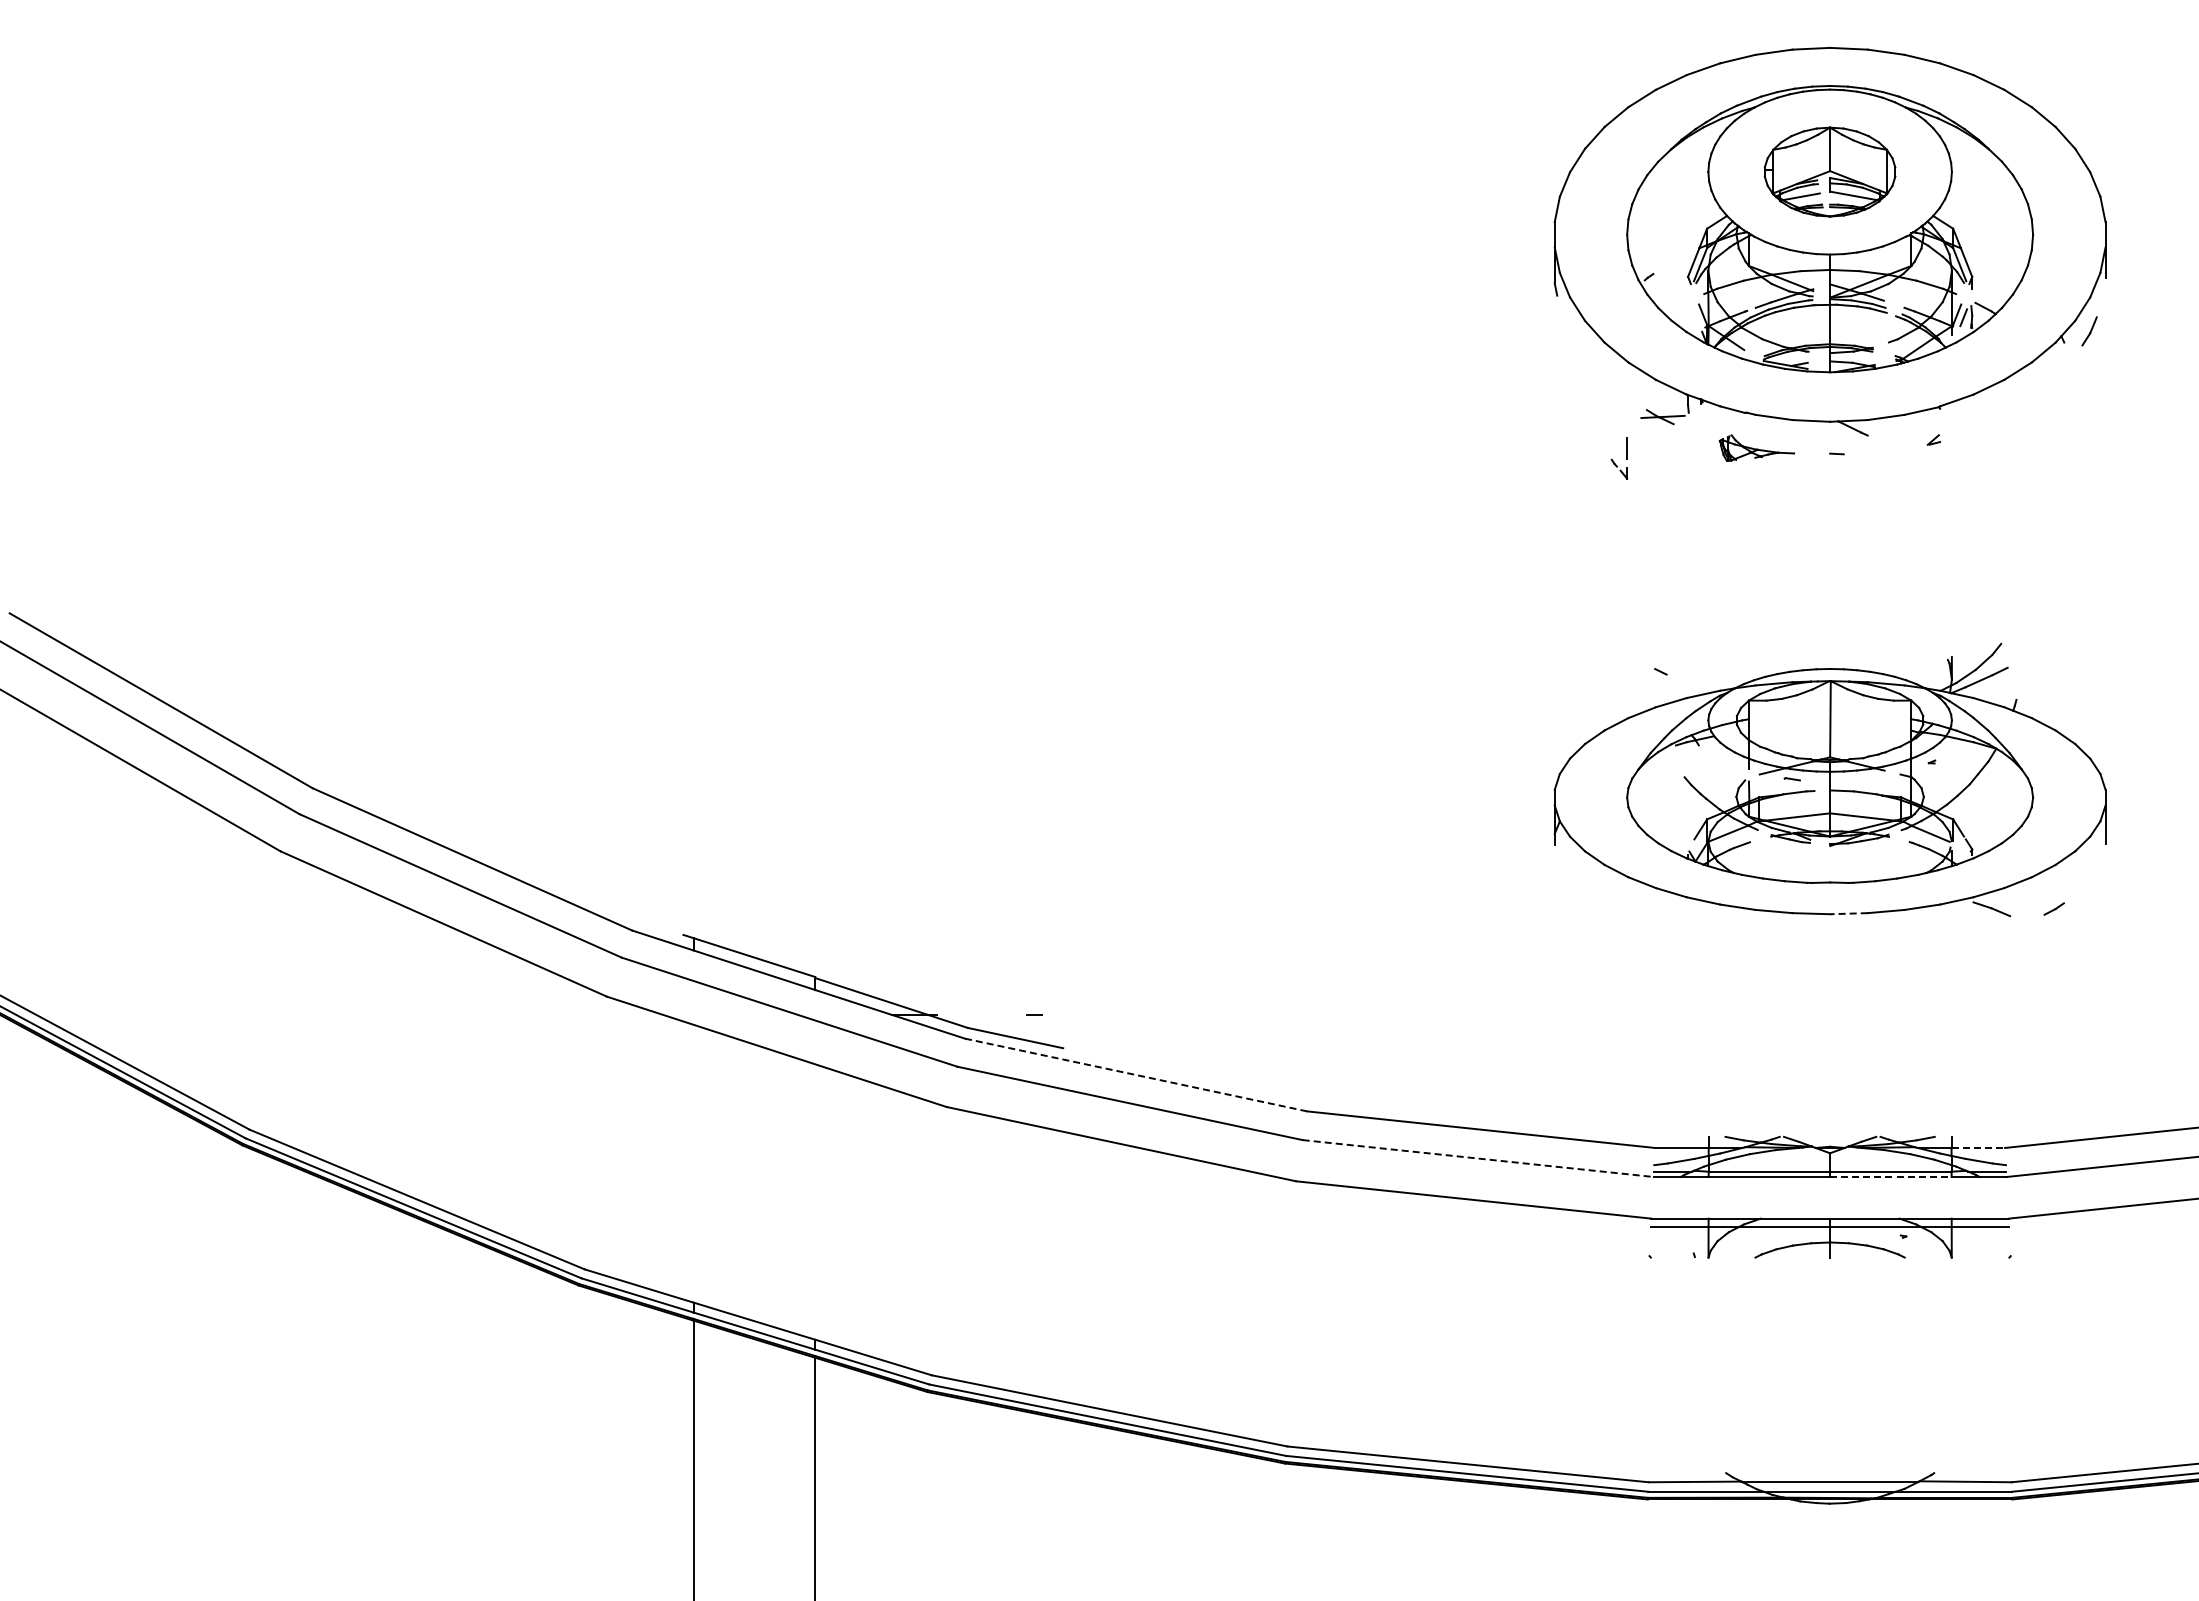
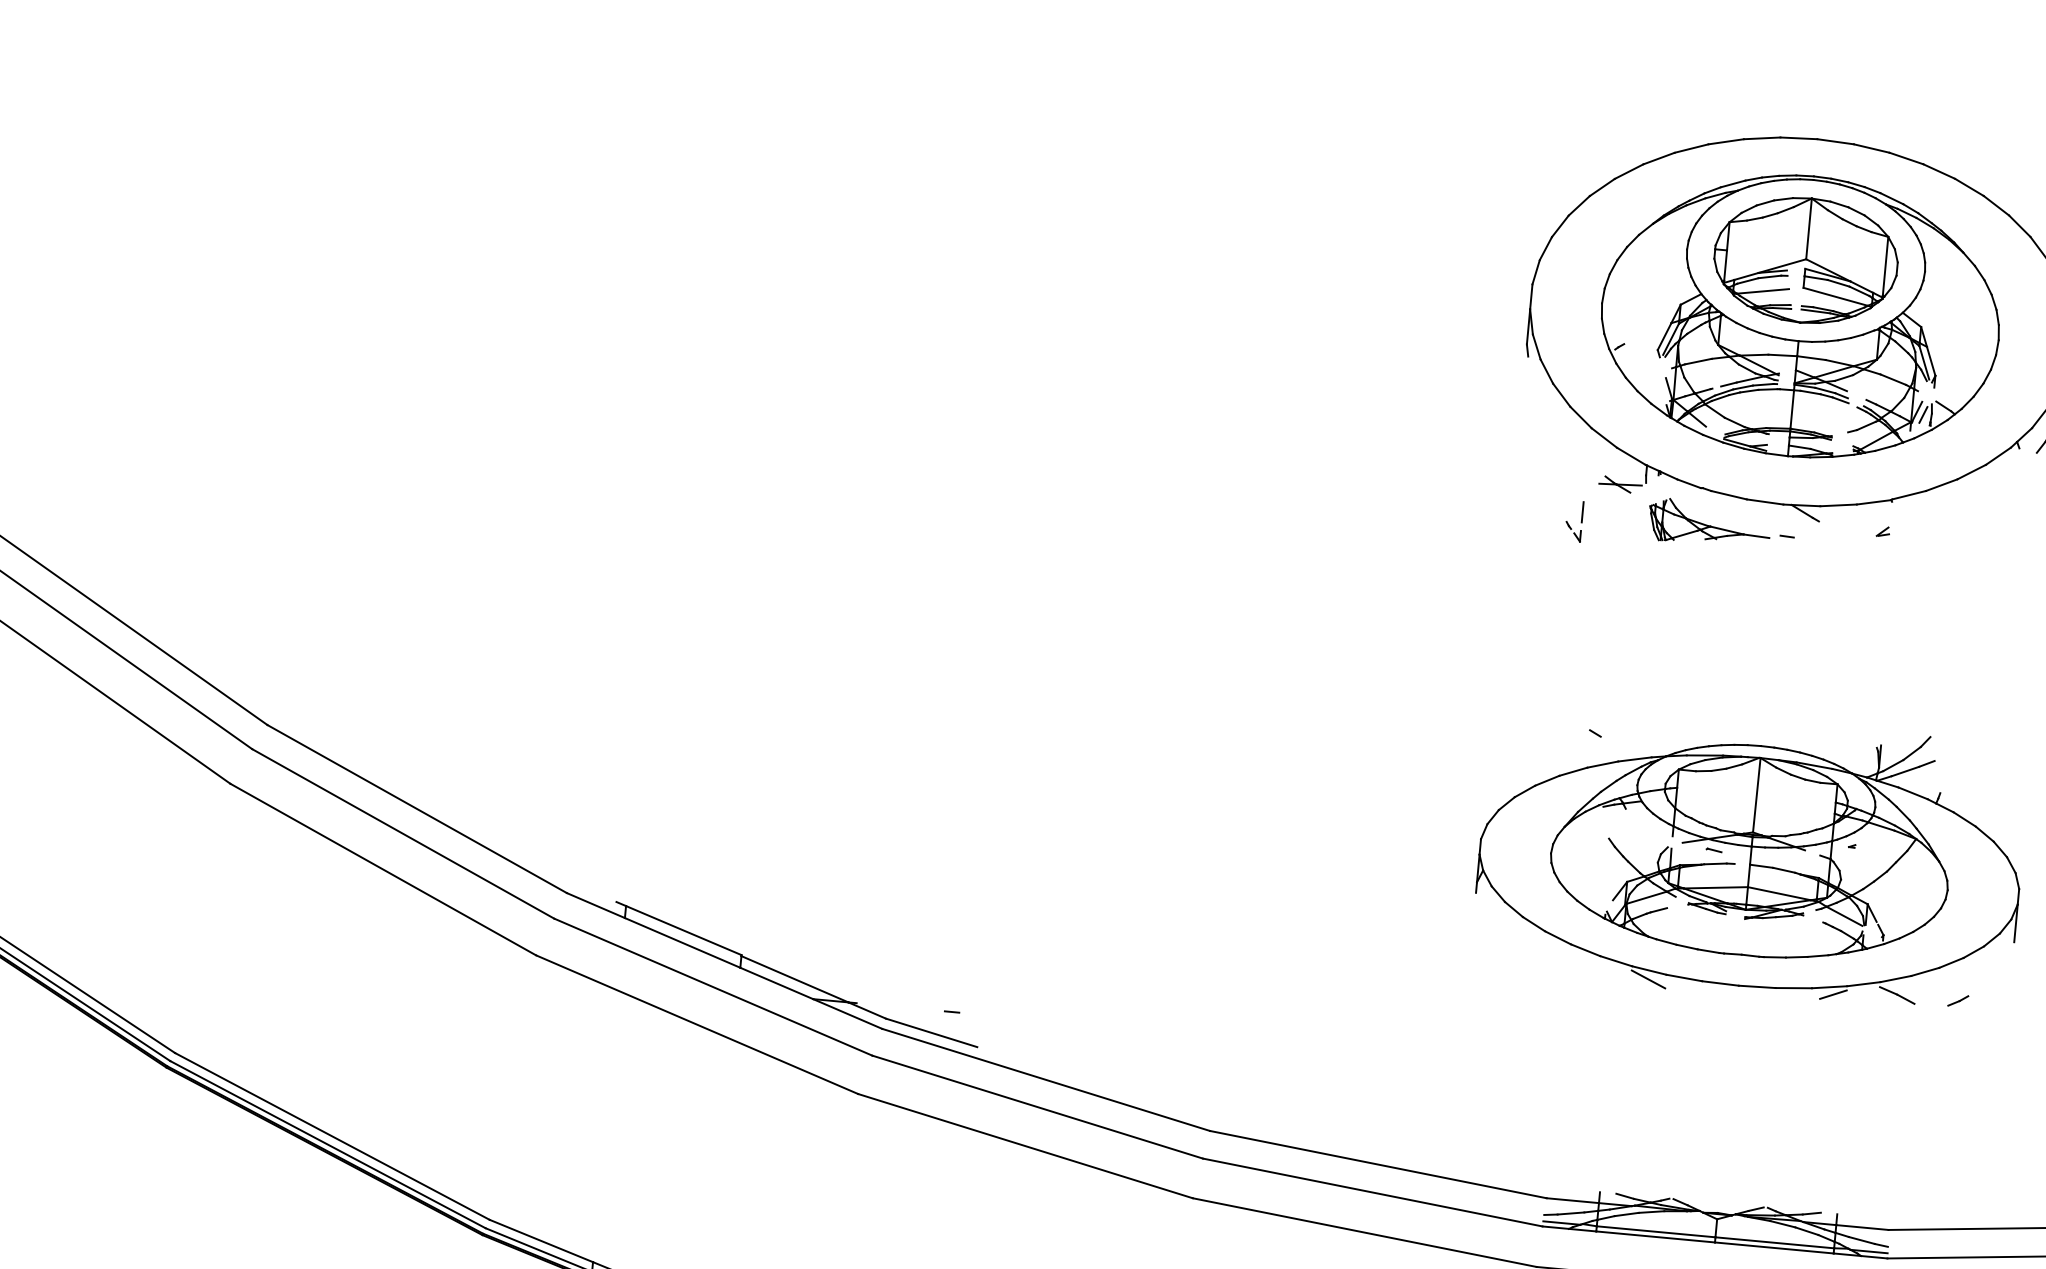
part: (1829, 171) -> (1805, 259), size x1.43
part: (1756, 447) -> (1709, 522), size x1.67
line: (1848, 913) -> (1756, 986), dashed -> solid
line: (1926, 913) -> (1833, 993), added
line: (1737, 915) -> (1648, 978), added
line: (1136, 1075) -> (1046, 1080), dashed -> solid
line: (1978, 1147) -> (1862, 1227), dashed -> solid
line: (1478, 1158) -> (1373, 1192), dashed -> solid
line: (1890, 1177) -> (1773, 1248), dashed -> solid

